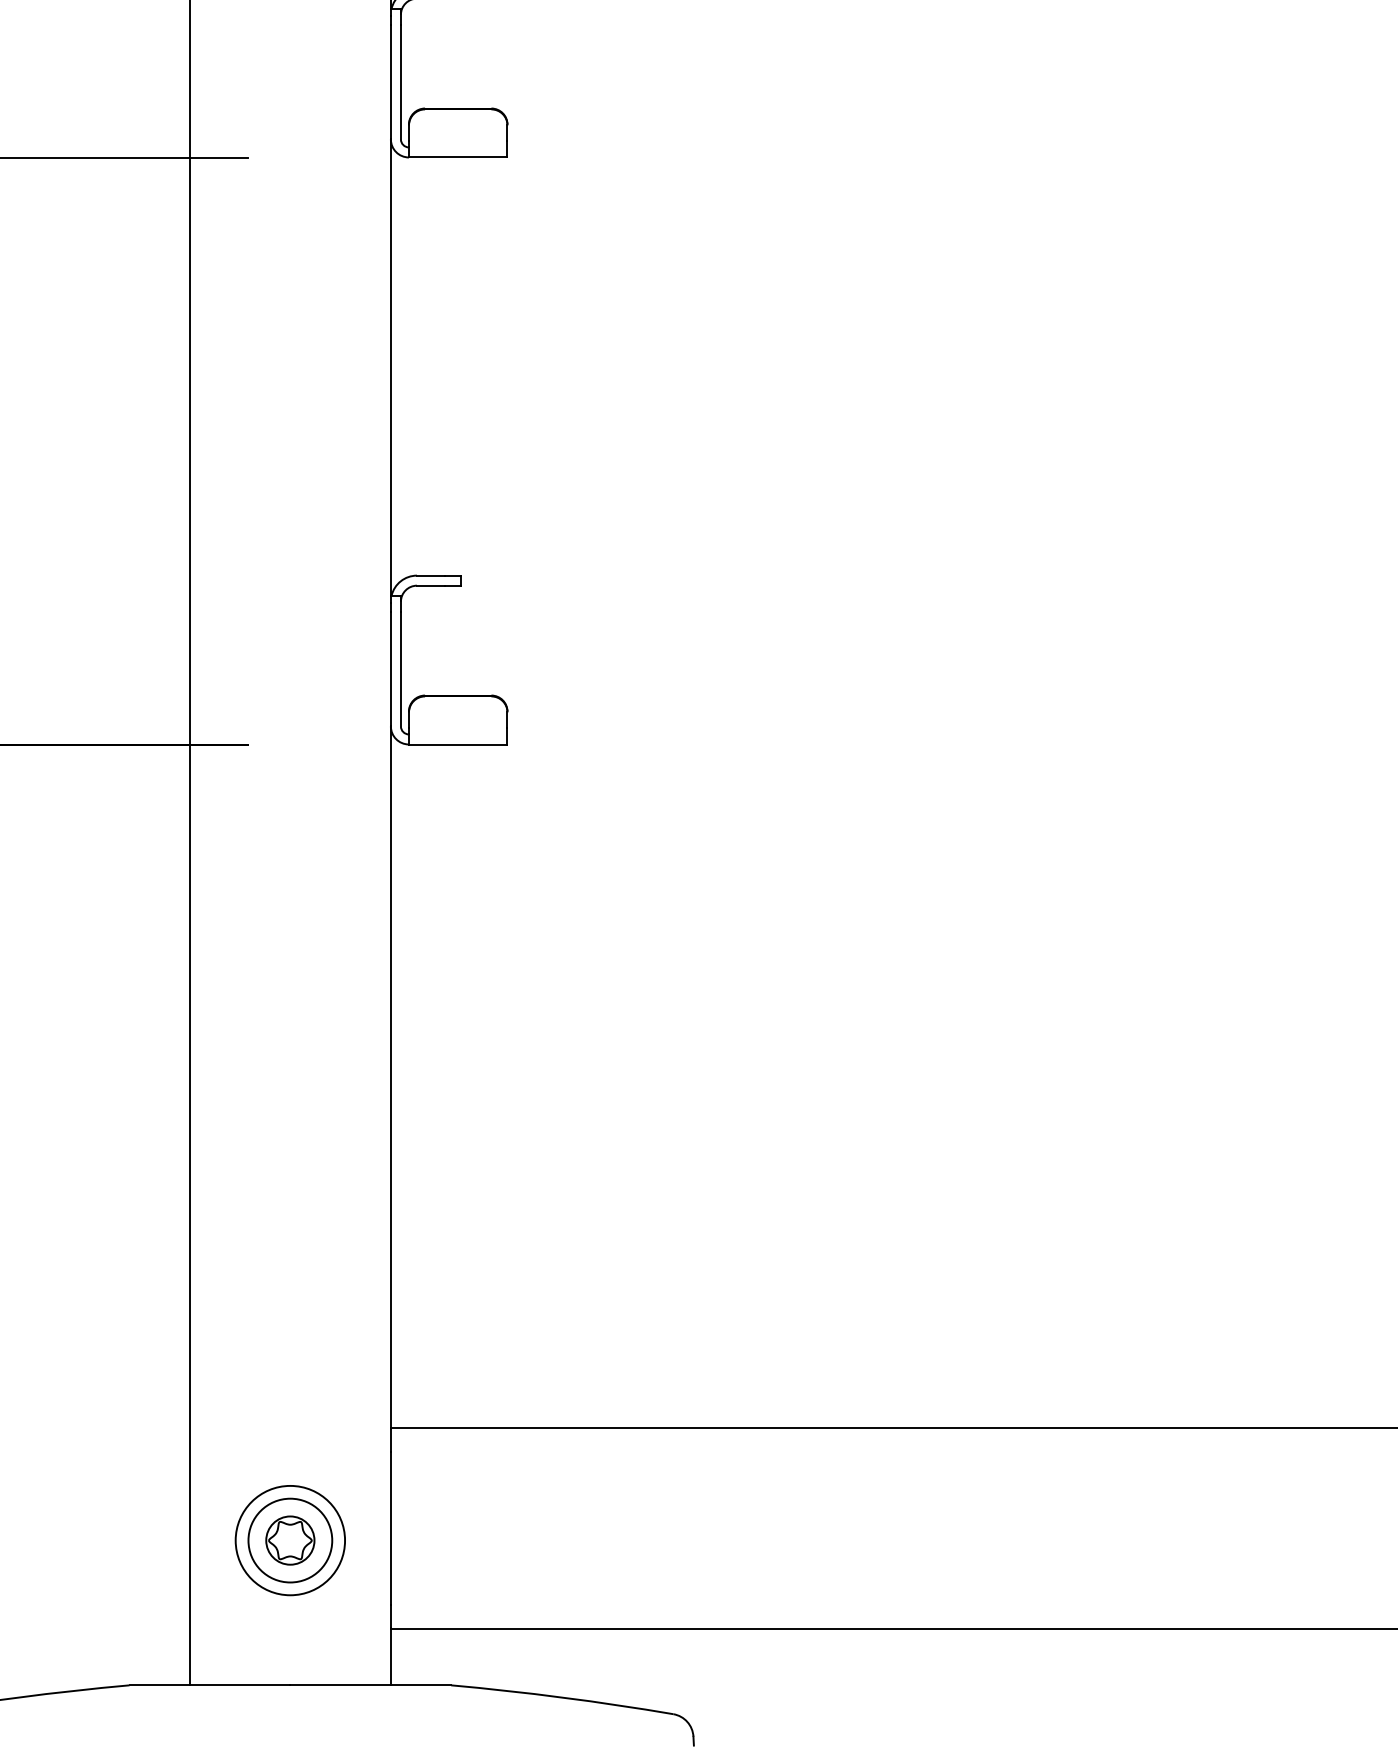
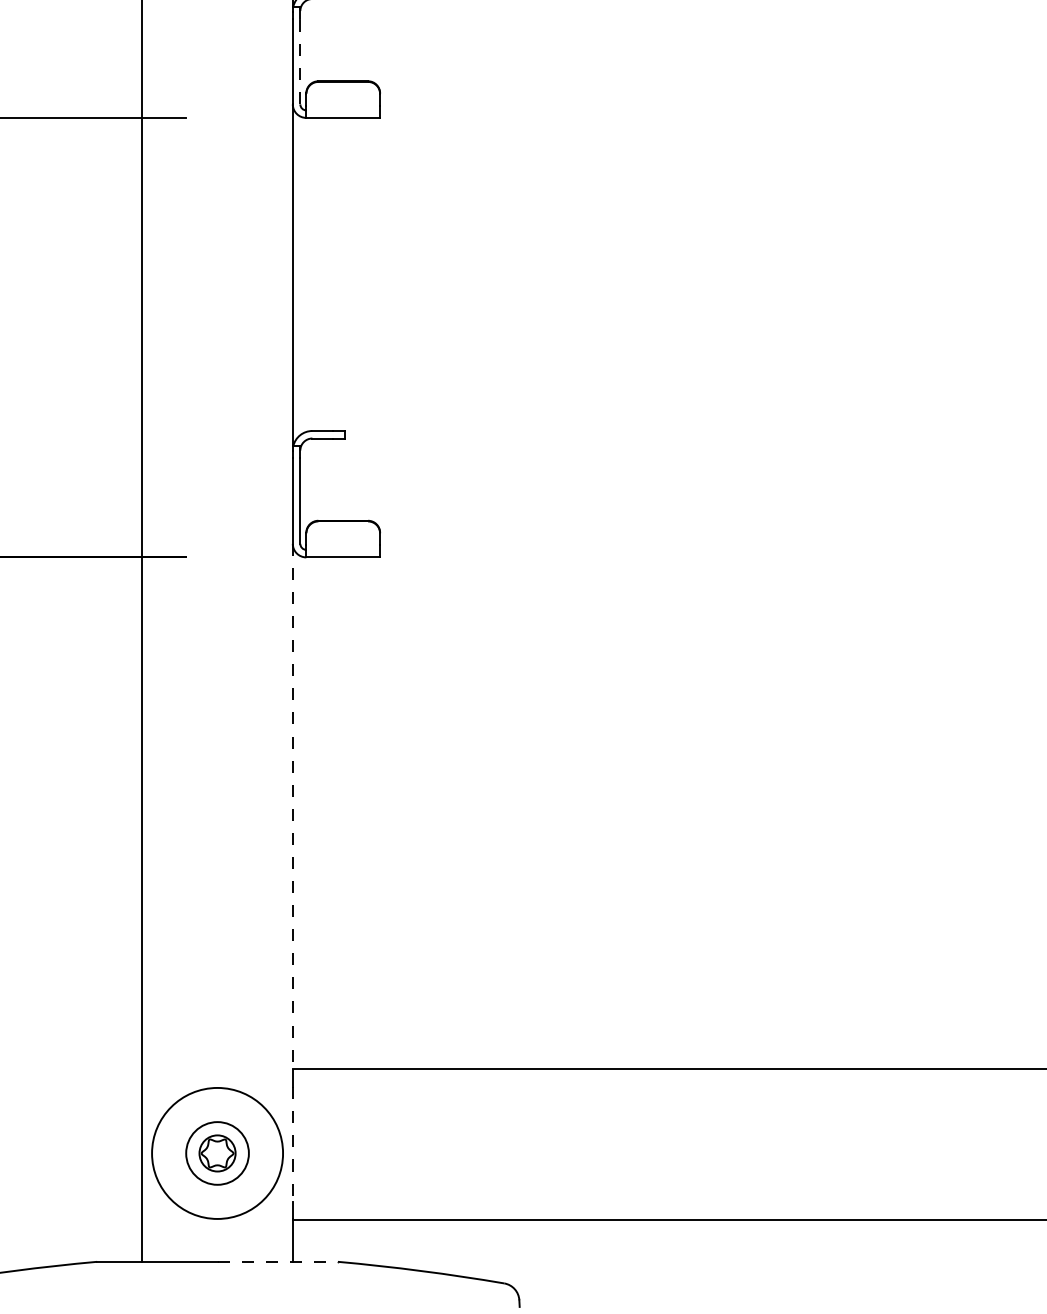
line: (400, 81) -> (300, 61), solid -> dashed
line: (390, 1078) -> (292, 807), solid -> dashed
line: (390, 1529) -> (292, 1145), solid -> dashed
circle: (290, 1540) -> (217, 1153), size x1.6
line: (371, 1685) -> (278, 1261), solid -> dashed

